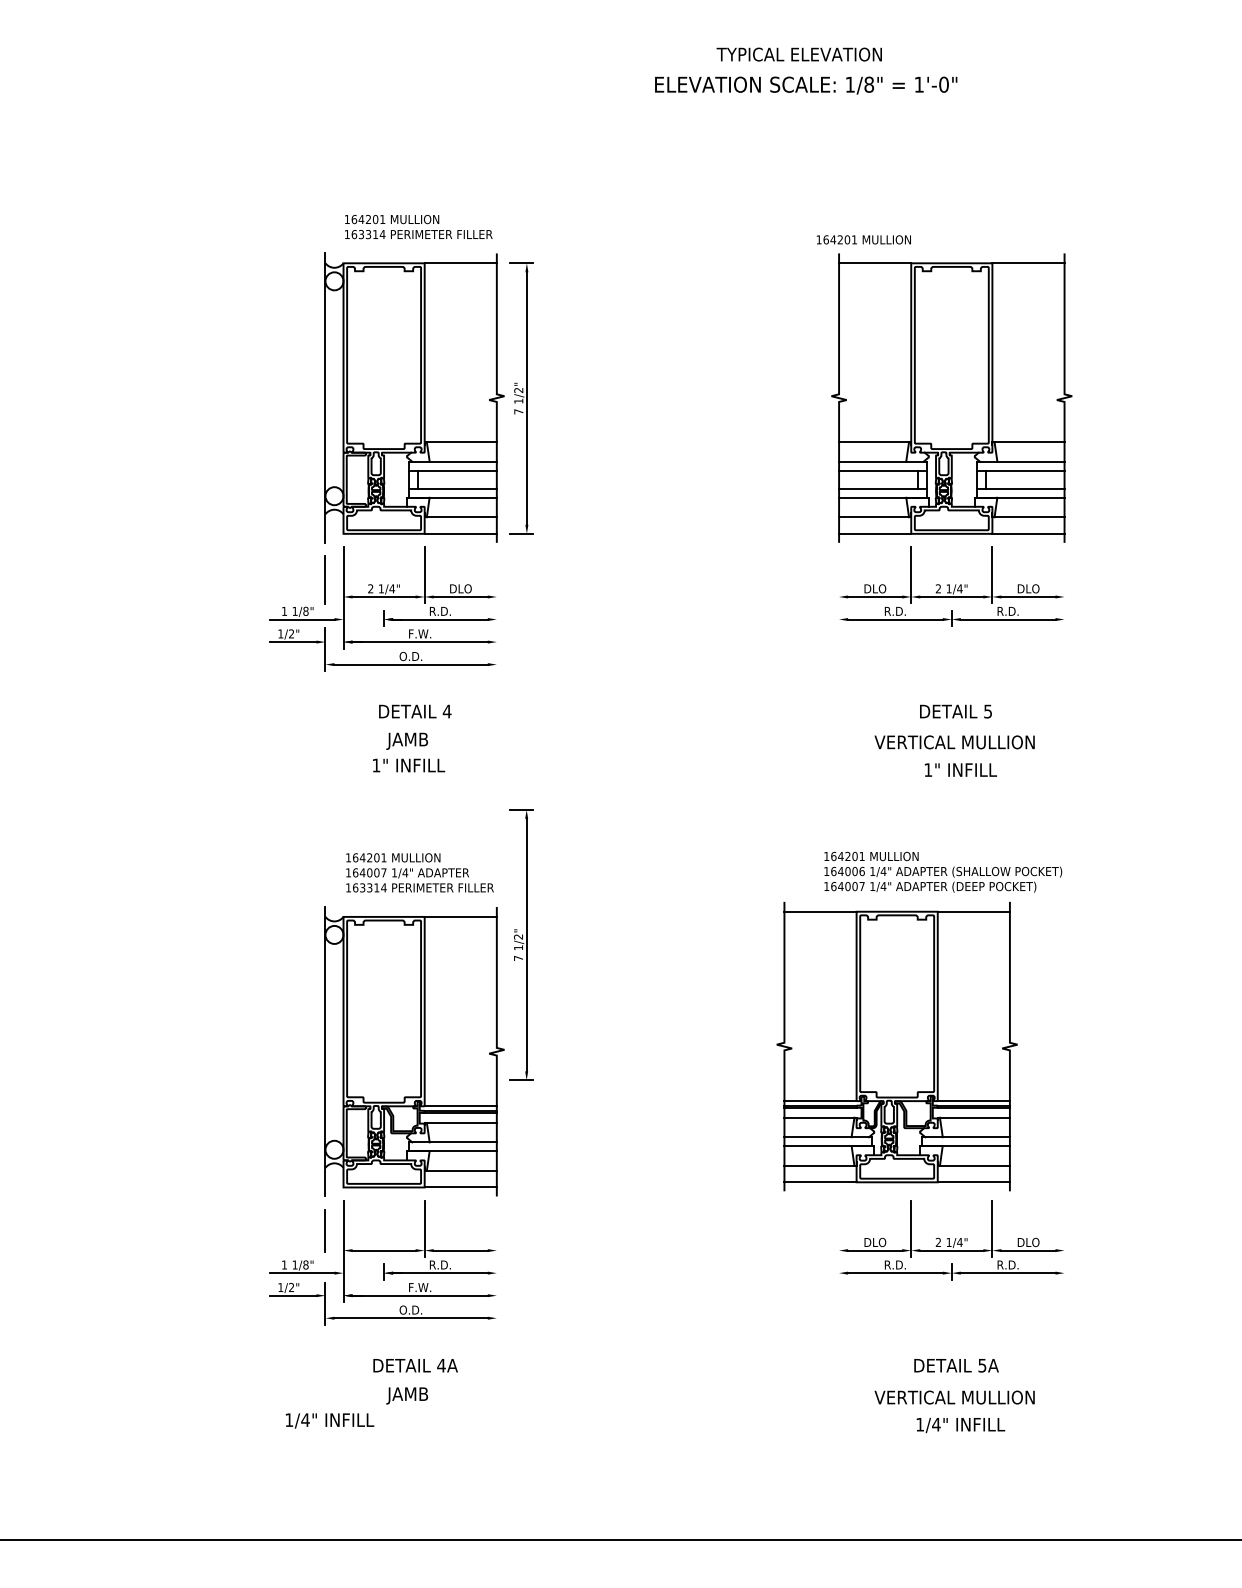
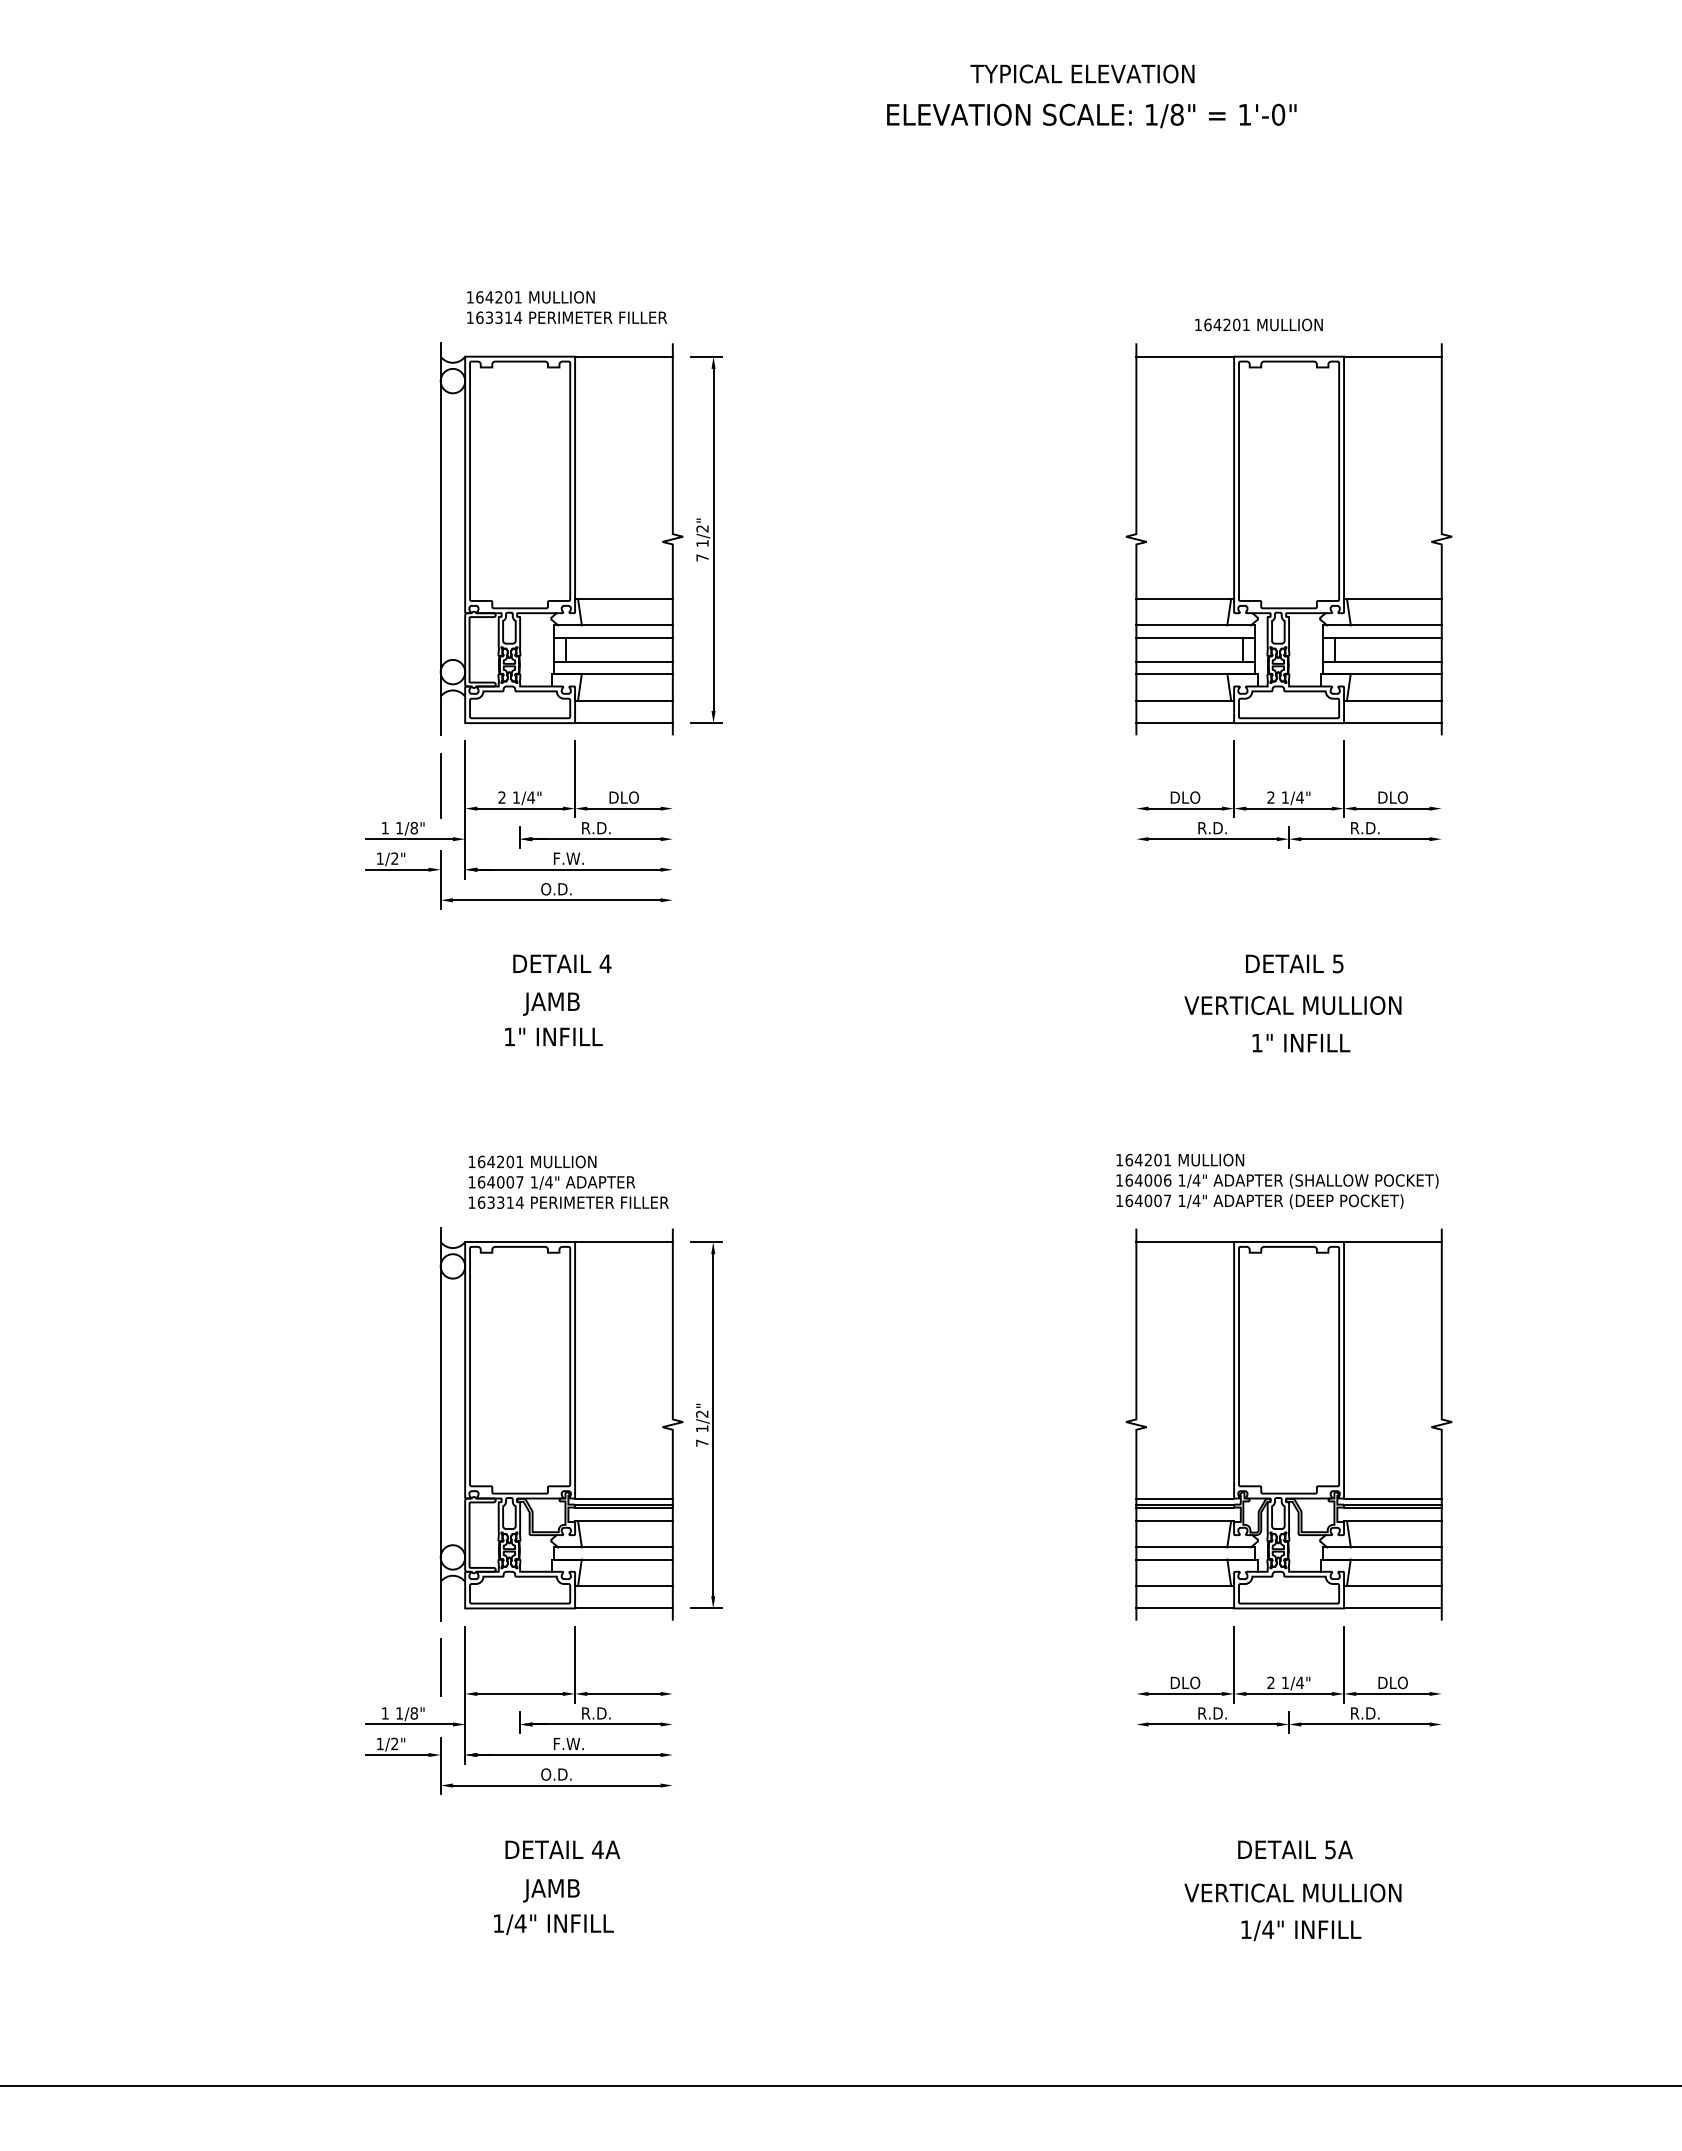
text: (863, 239) -> (1258, 324), moved
part: (521, 944) -> (706, 1424), moved
part: (896, 1046) -> (1288, 1424), moved
text: (329, 1420) -> (553, 1924), moved

